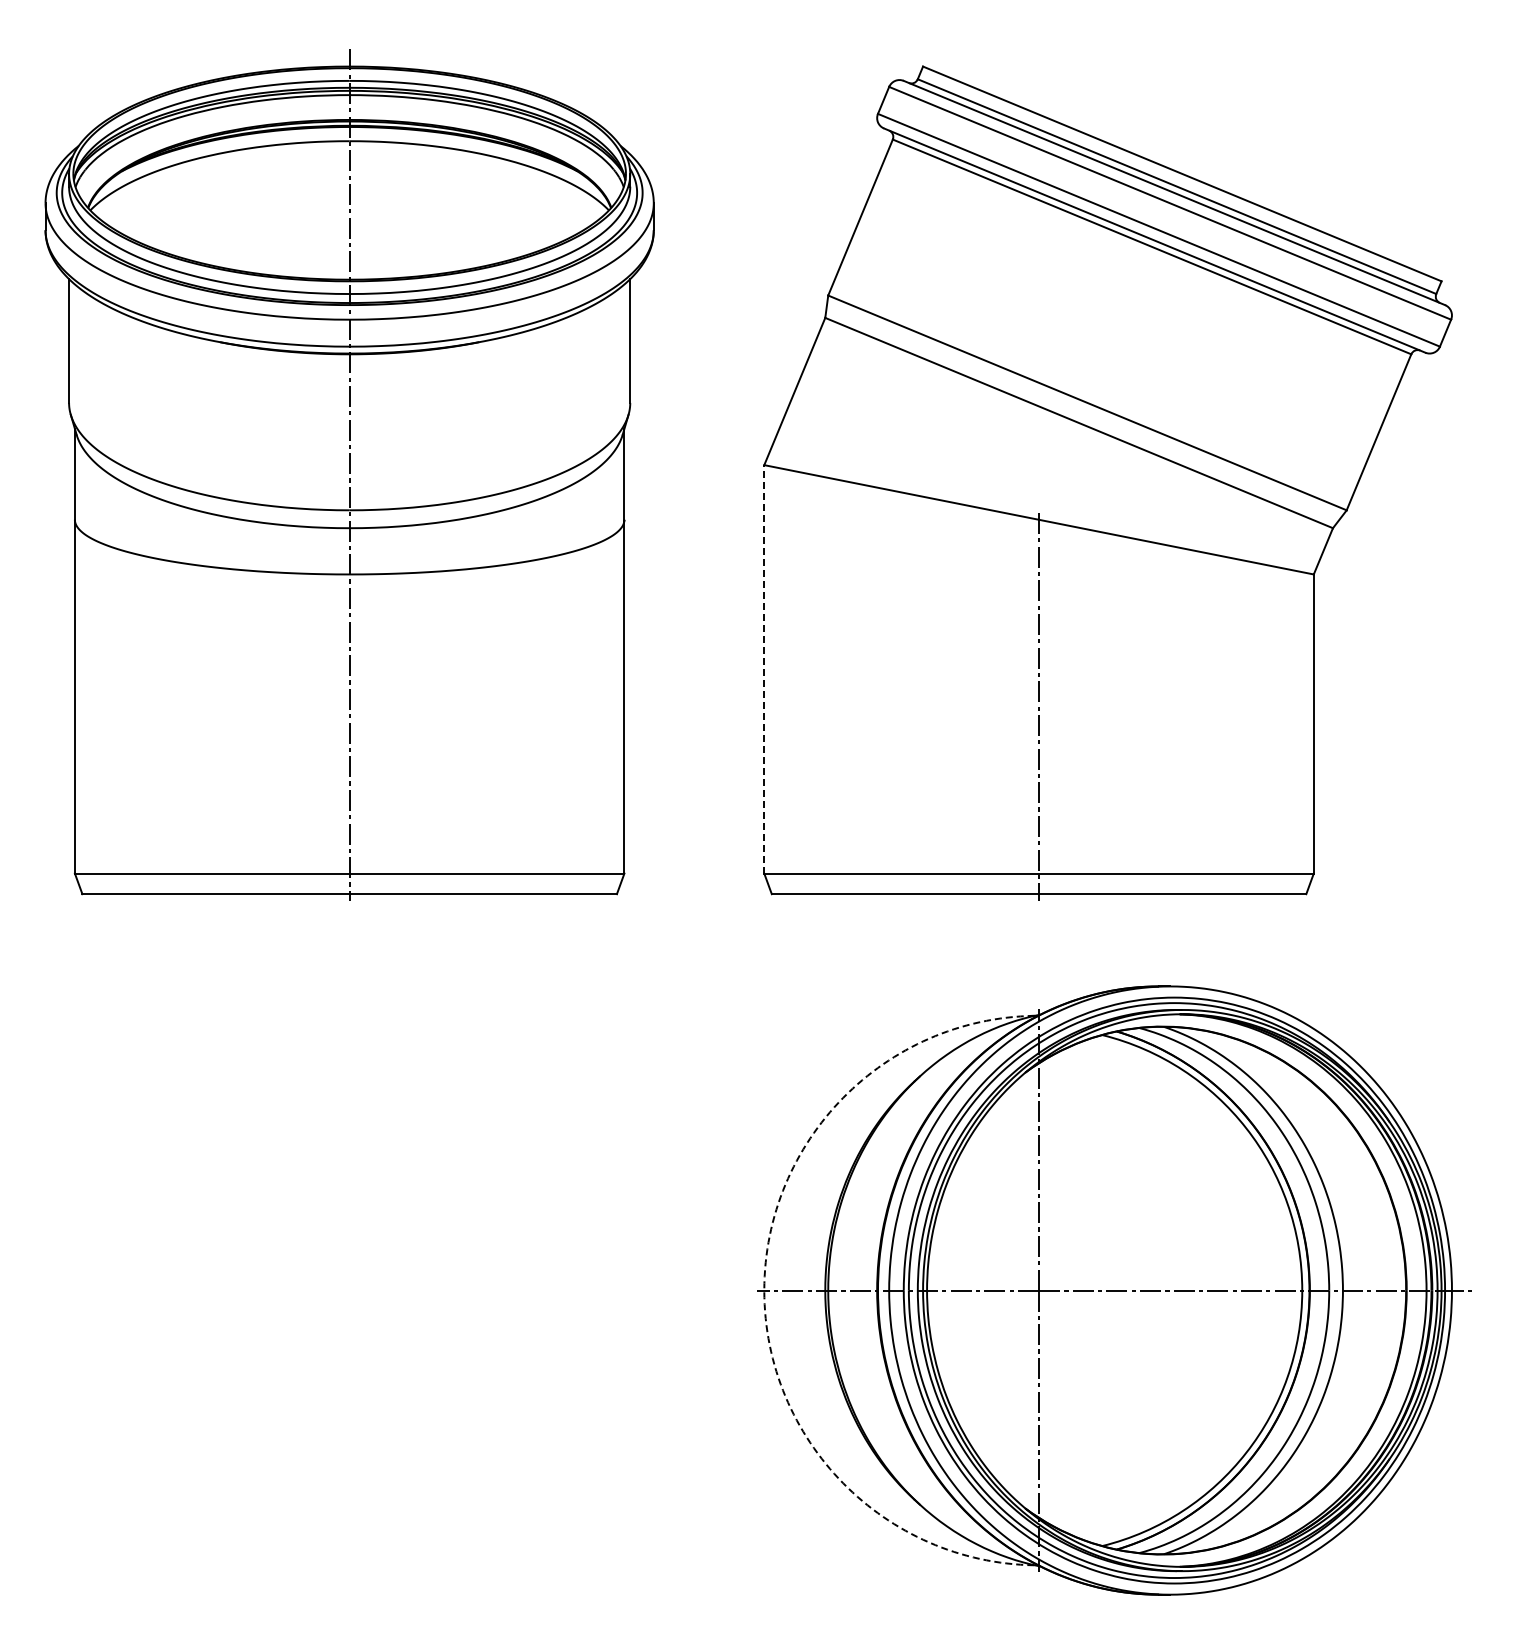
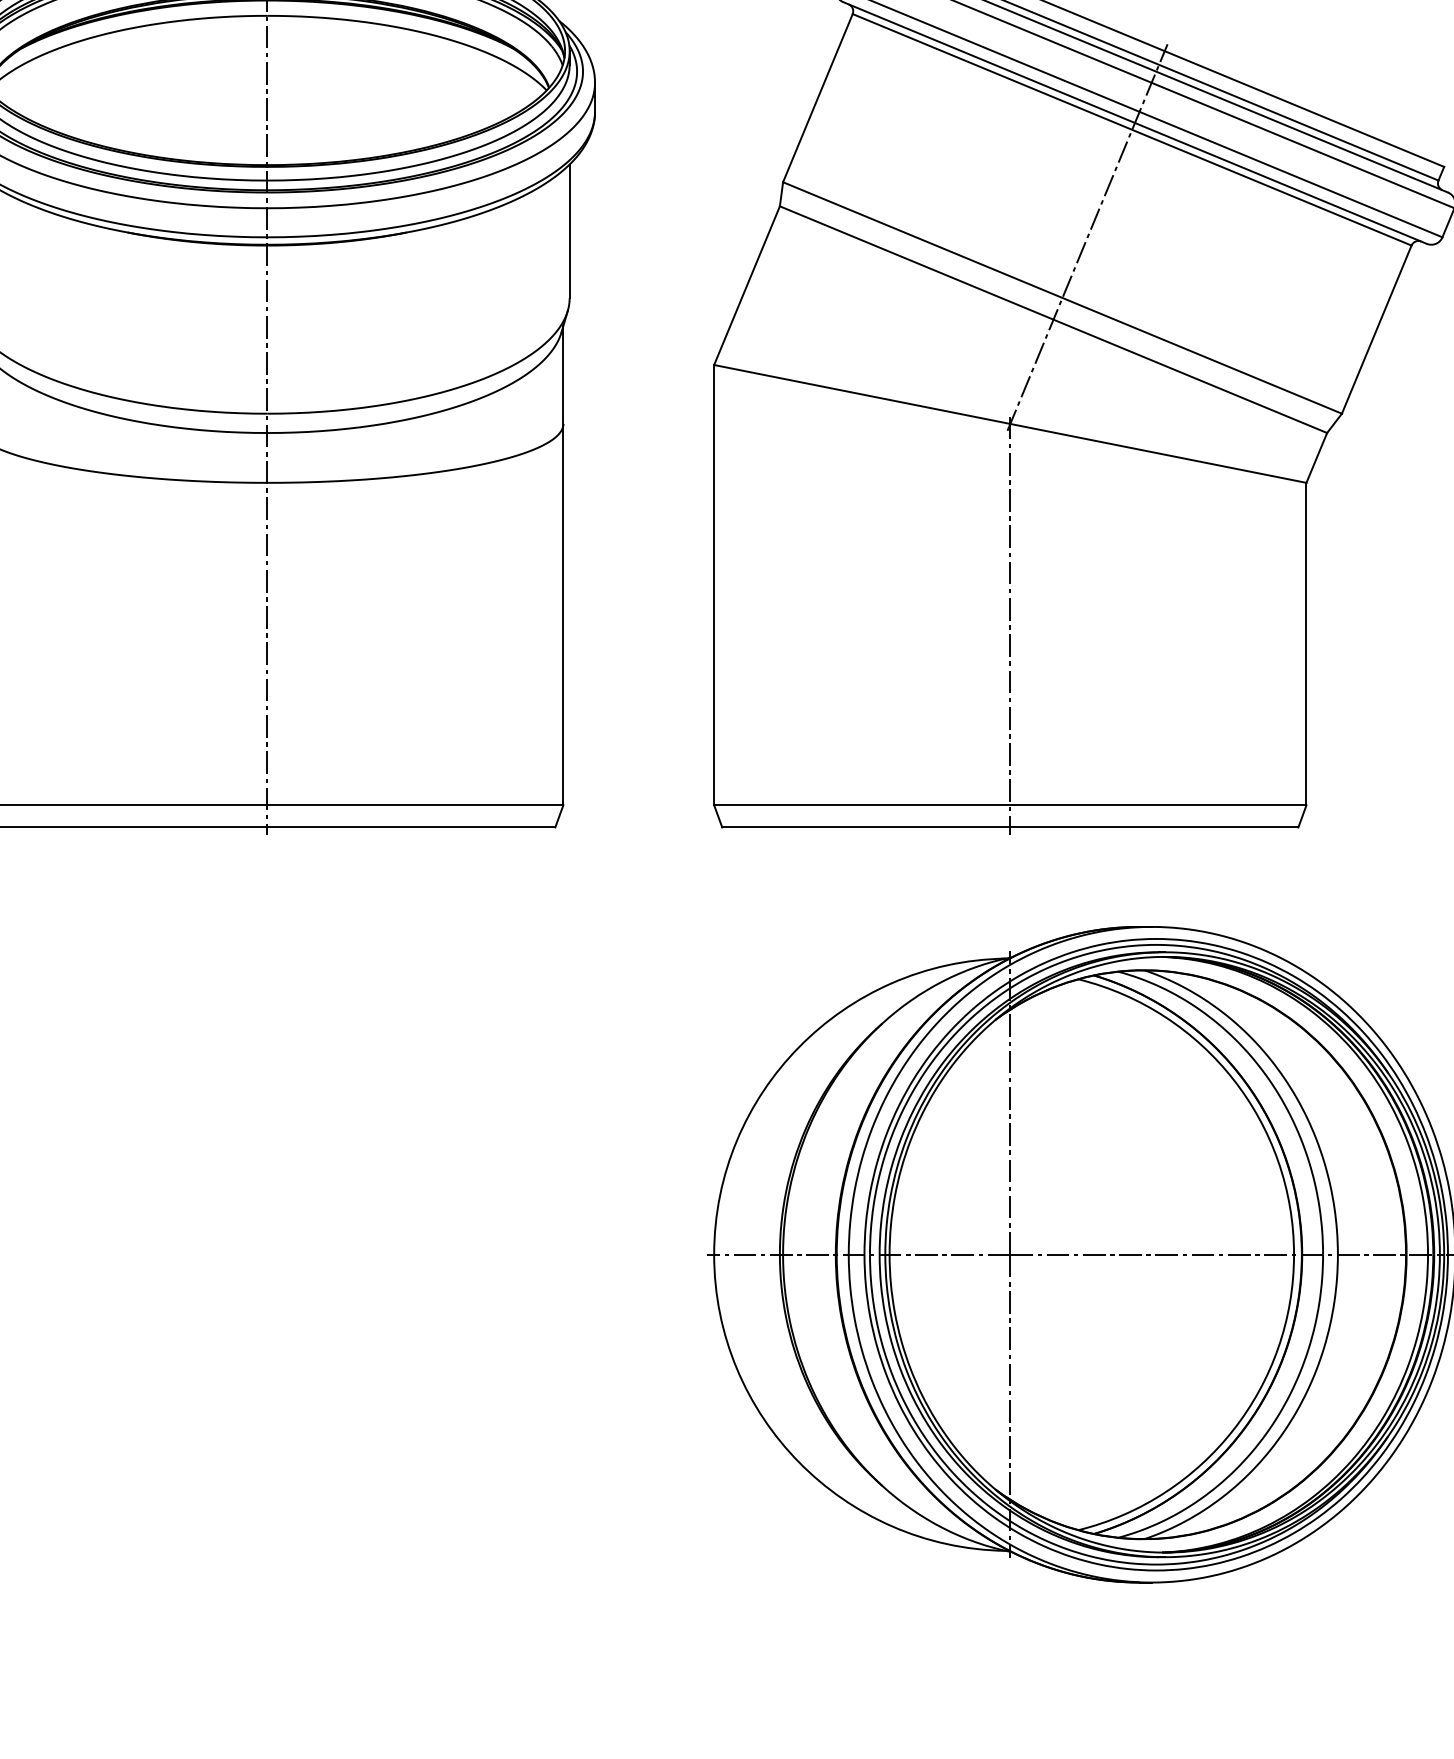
line: (1110, 346) -> (1087, 237), added
line: (764, 668) -> (714, 584), dashed -> solid
arc: (764, 1290) -> (714, 1254), dashed -> solid

